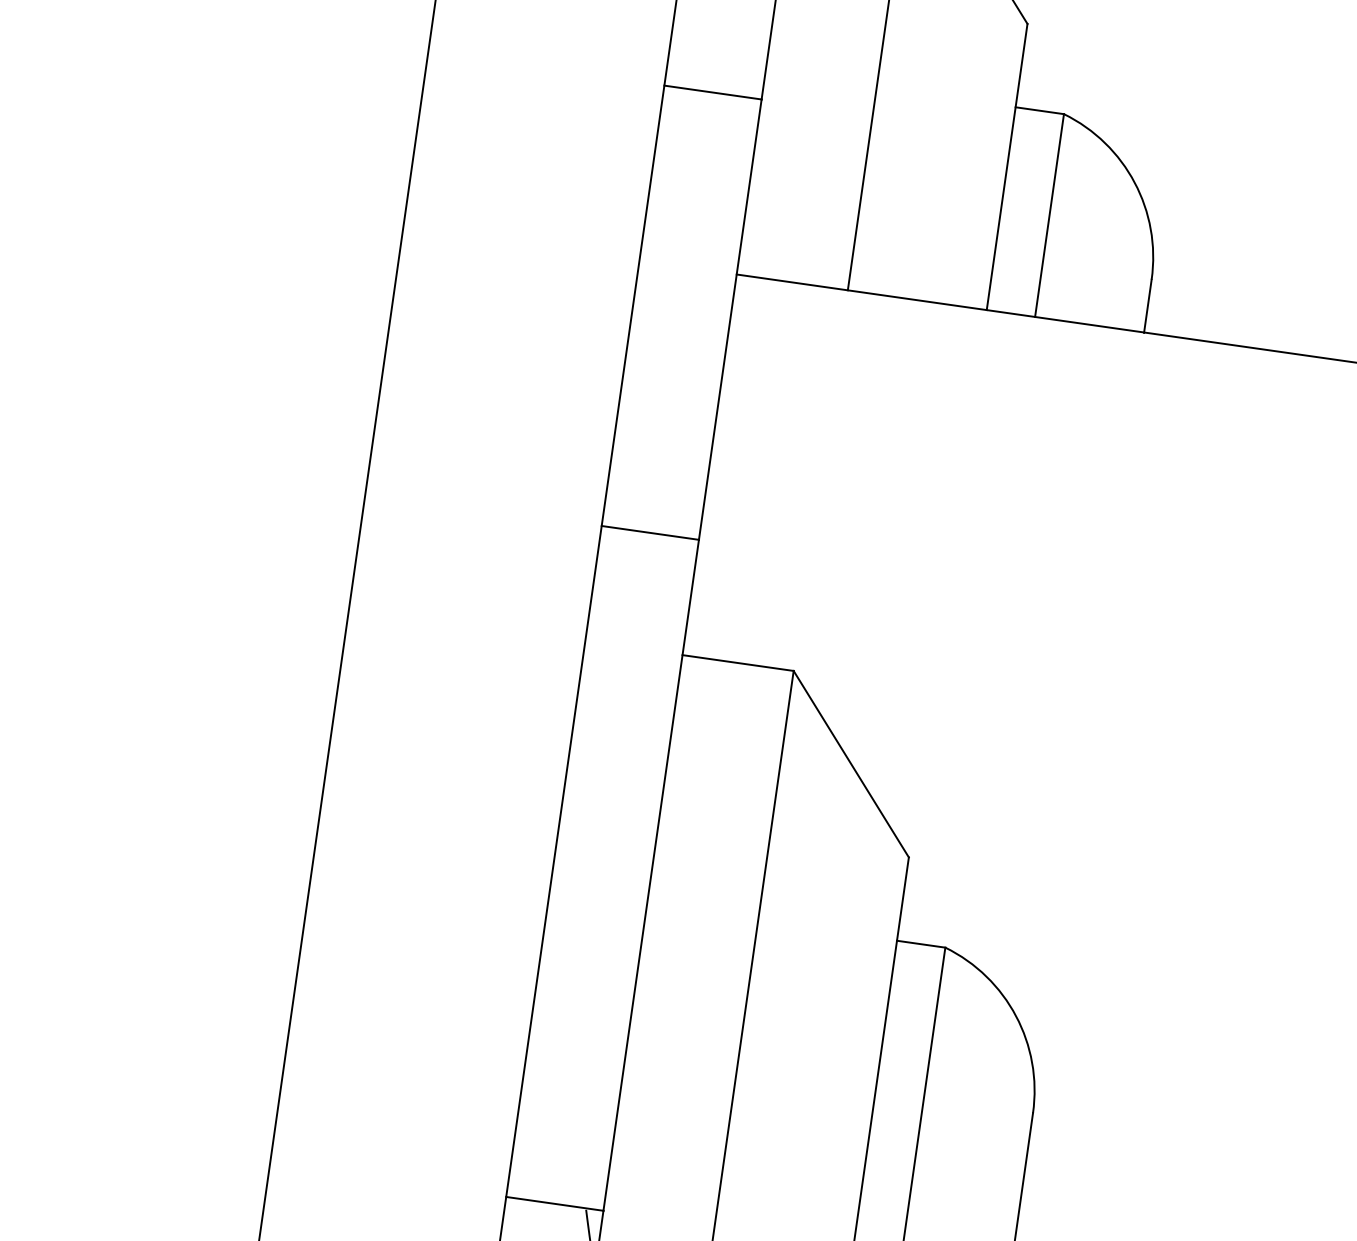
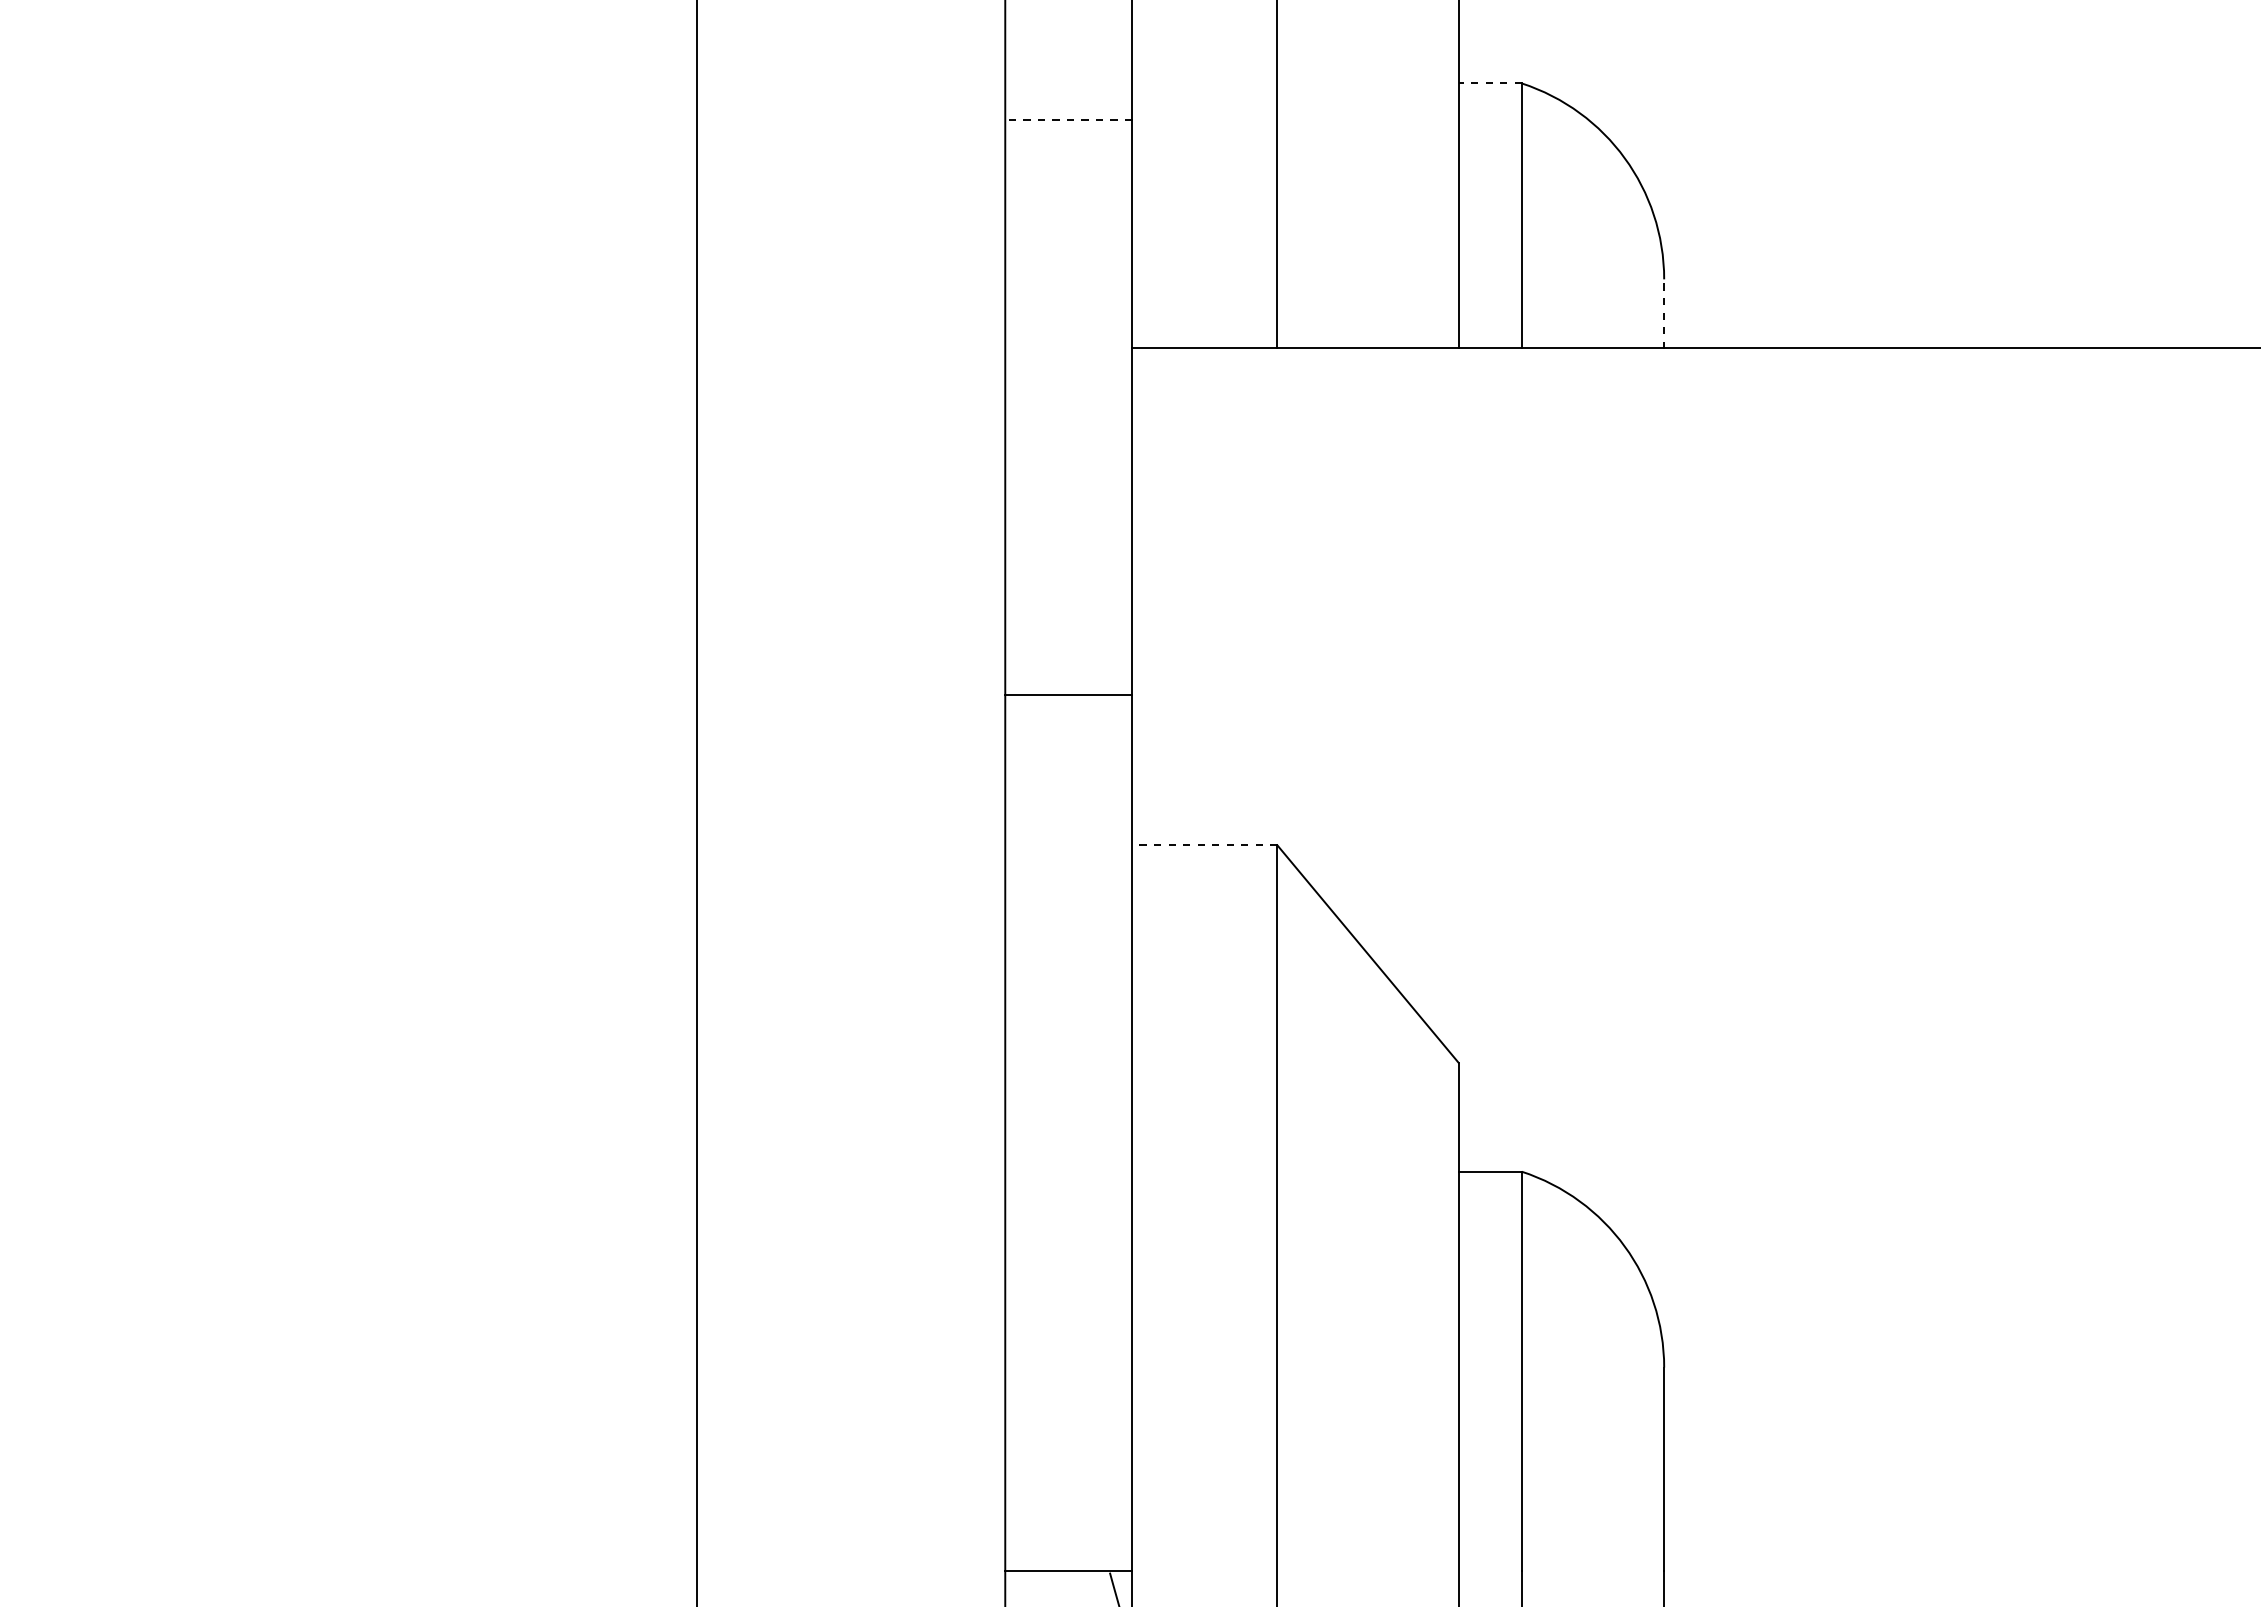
line: (712, 92) -> (1068, 119), solid -> dashed
line: (1039, 110) -> (1490, 83), solid -> dashed
line: (1148, 306) -> (1664, 314), solid -> dashed
line: (737, 663) -> (1204, 845), solid -> dashed

